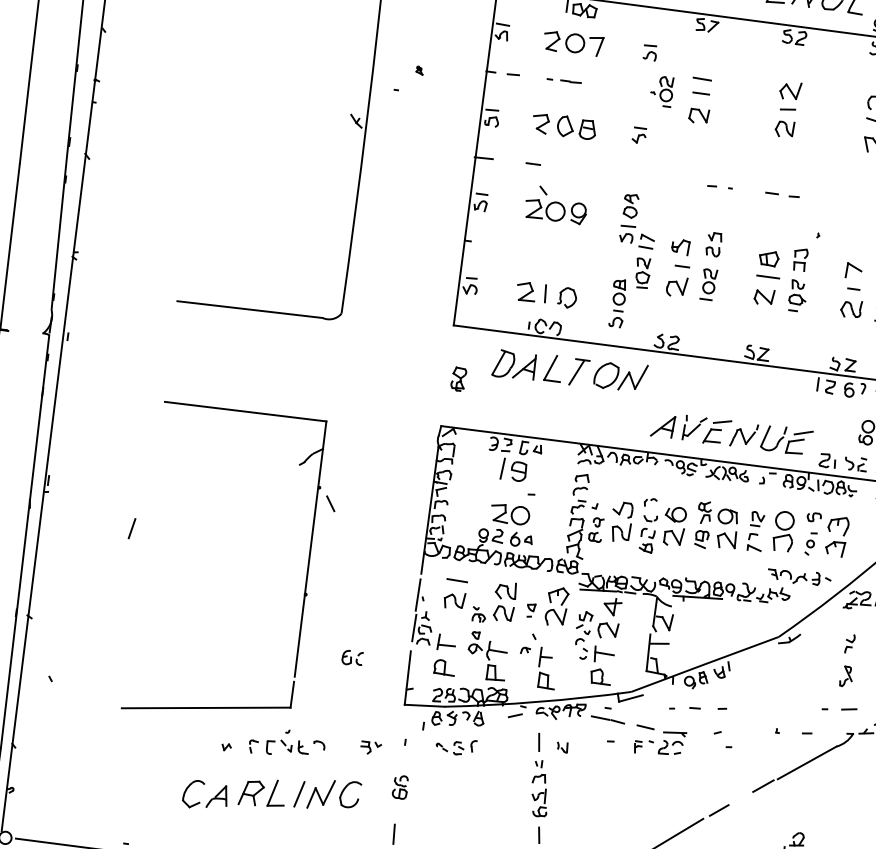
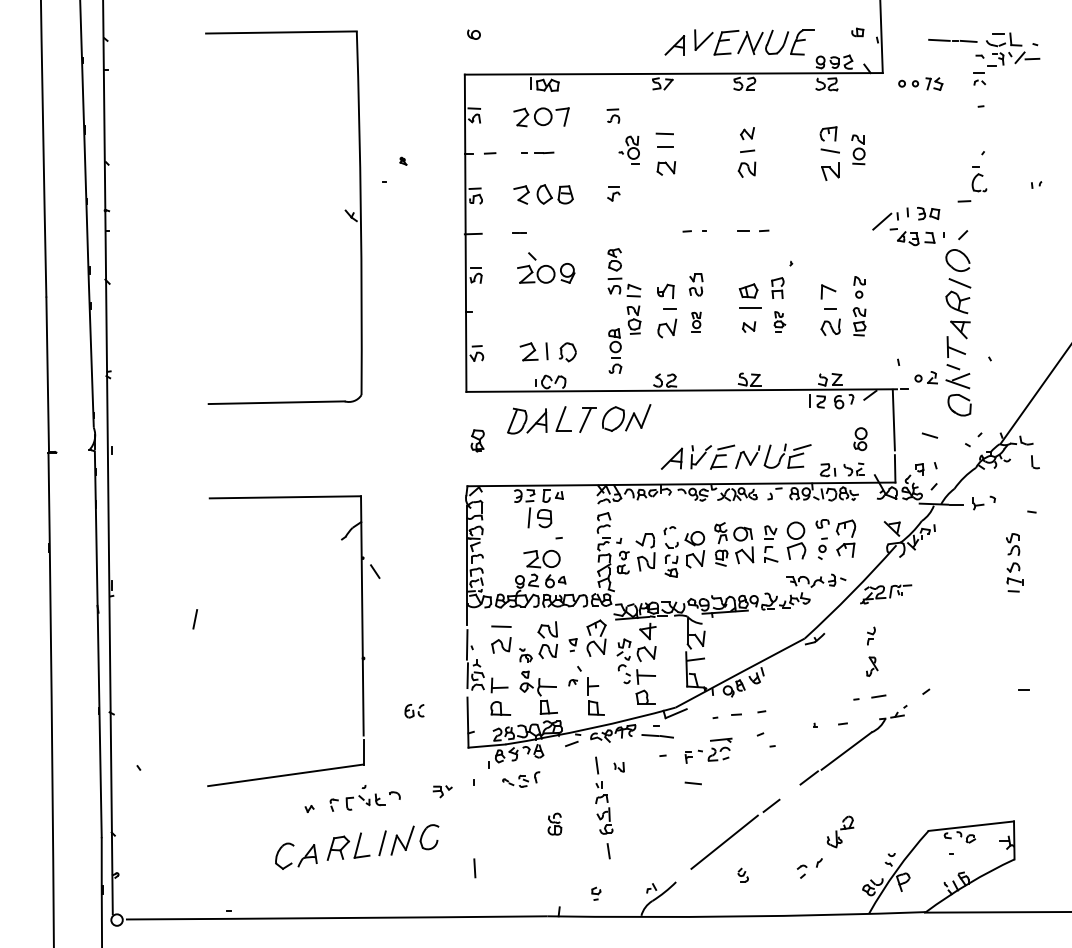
part: (790, 90) -> (747, 133), size x0.7
part: (708, 284) -> (696, 322), size x0.7
part: (797, 295) -> (779, 321), size x0.7
part: (763, 296) -> (748, 326), size x0.7
line: (644, 727) -> (692, 783), moved
part: (400, 786) -> (554, 823), moved

